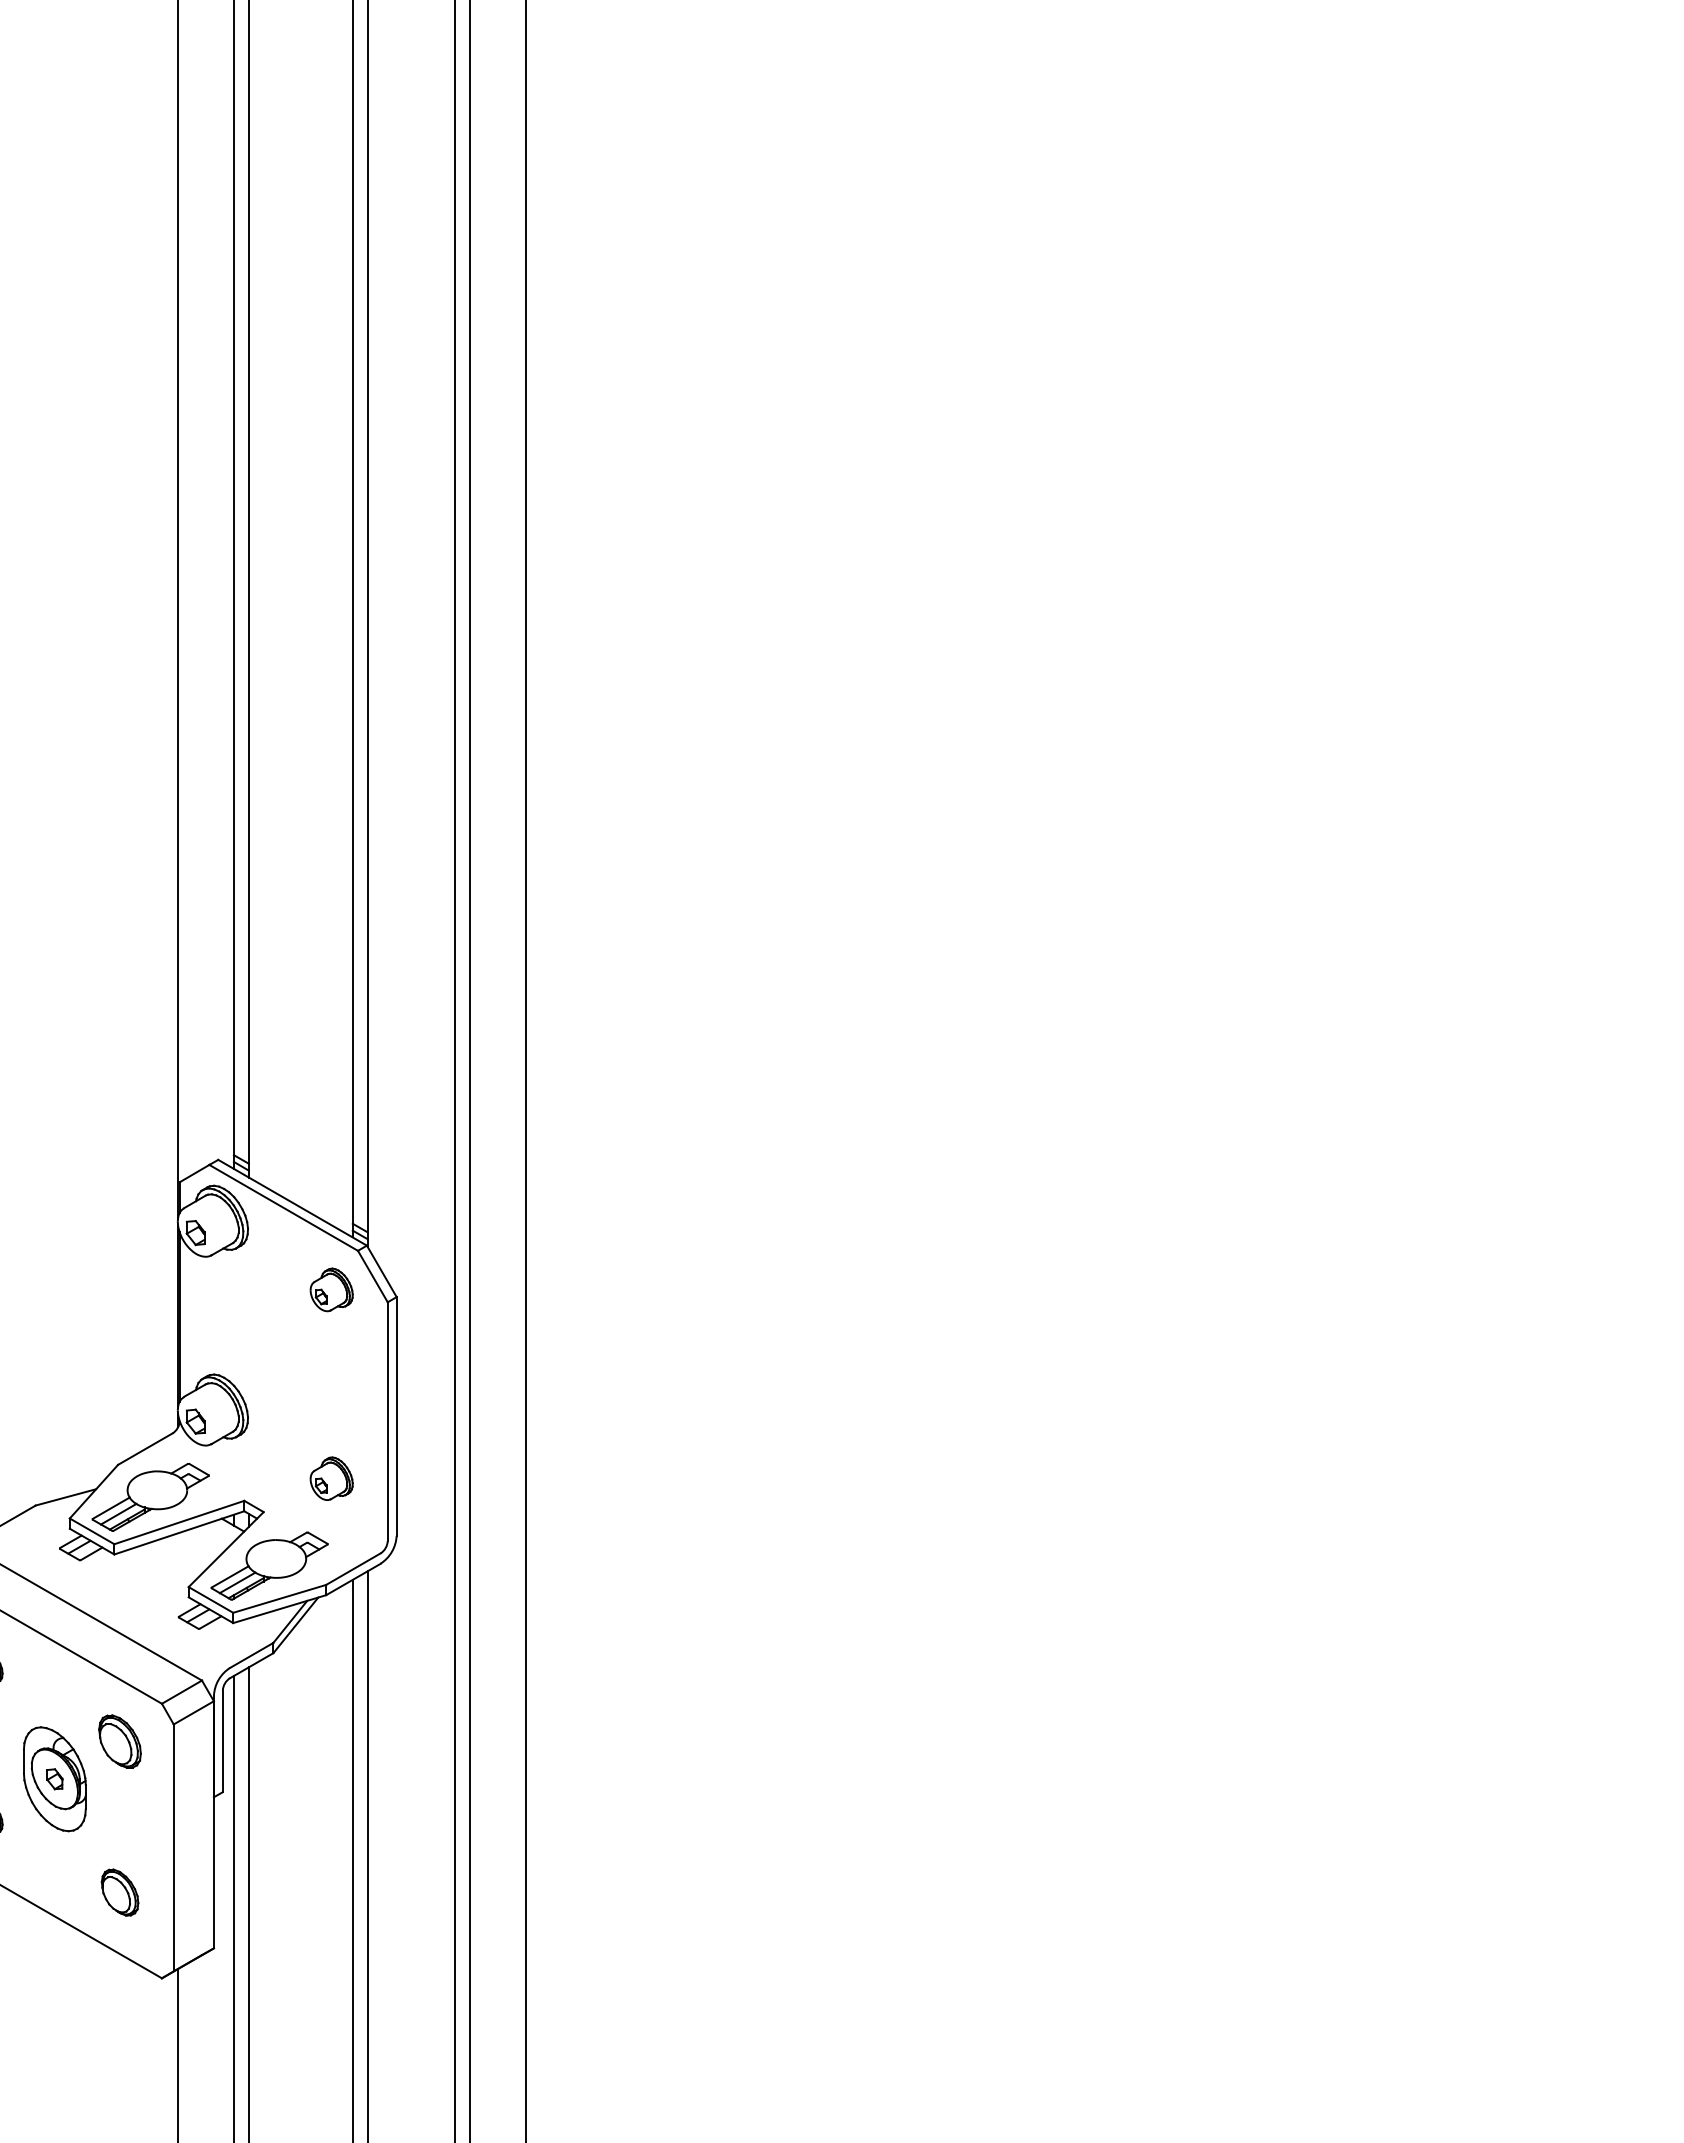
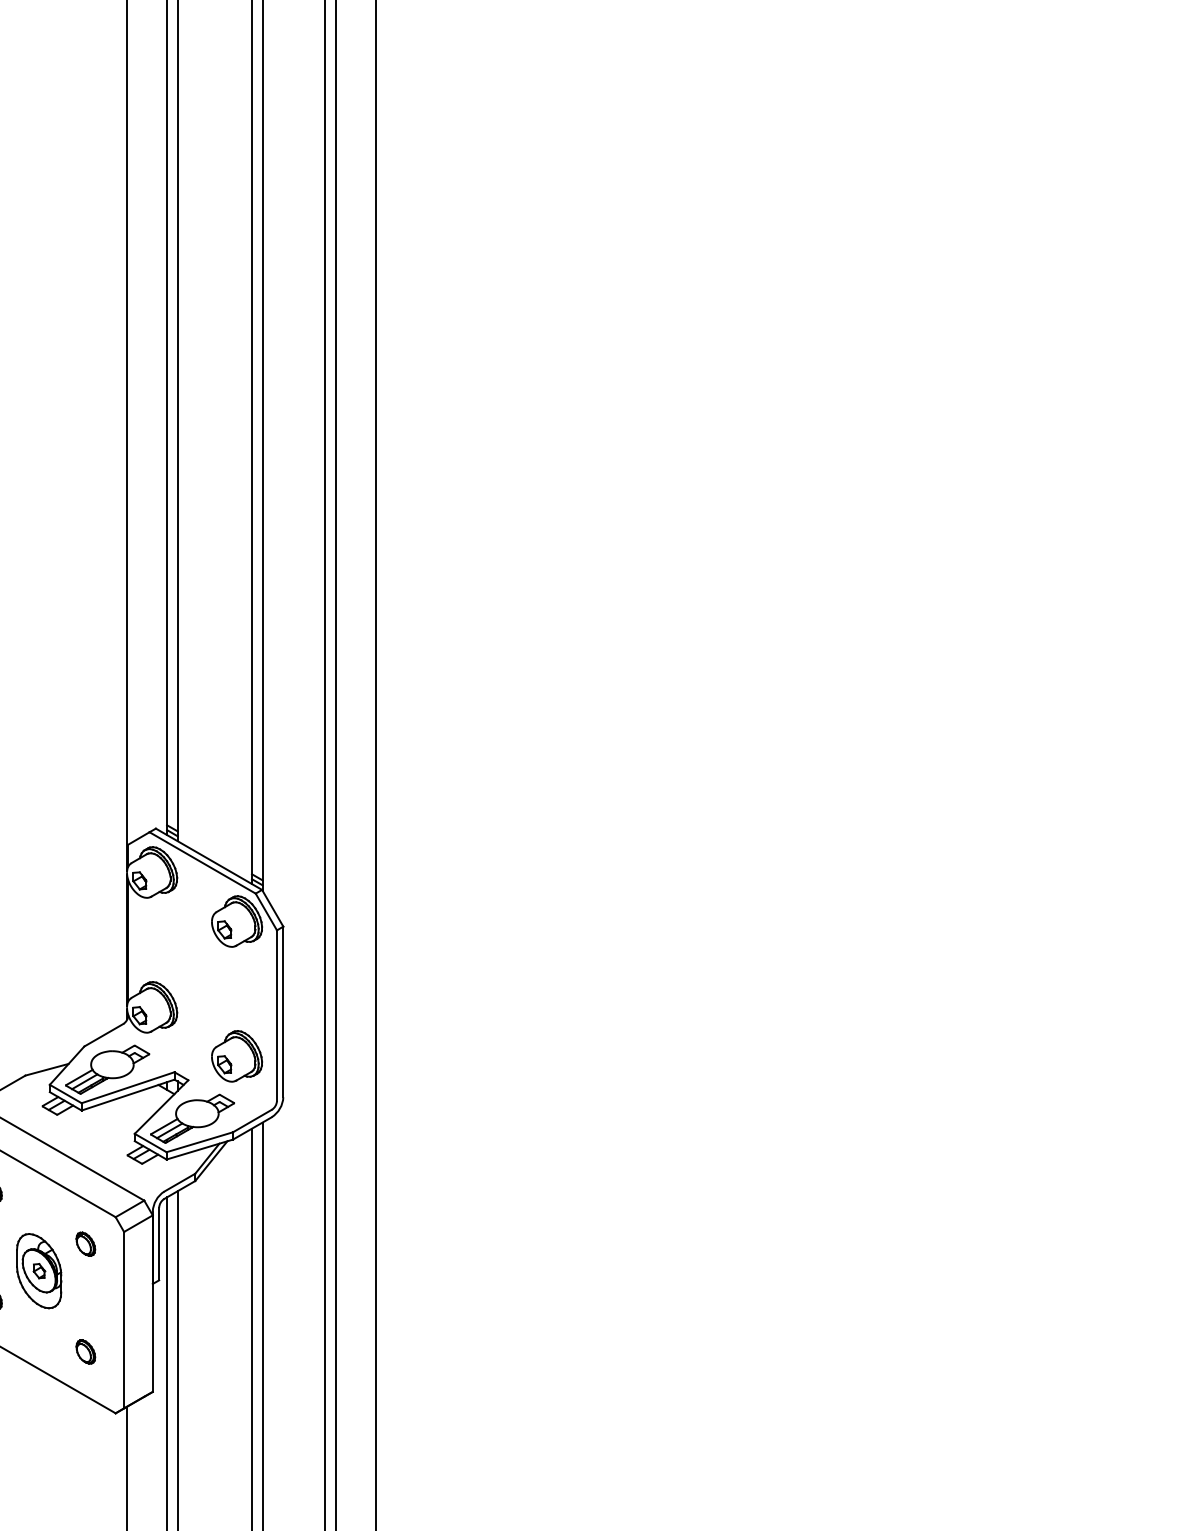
part: (331, 1289) -> (236, 921), size x1.67
part: (331, 1478) -> (236, 1056), size x1.67
part: (120, 1741) -> (86, 1244), size x0.62
part: (120, 1891) -> (86, 1351), size x0.71

